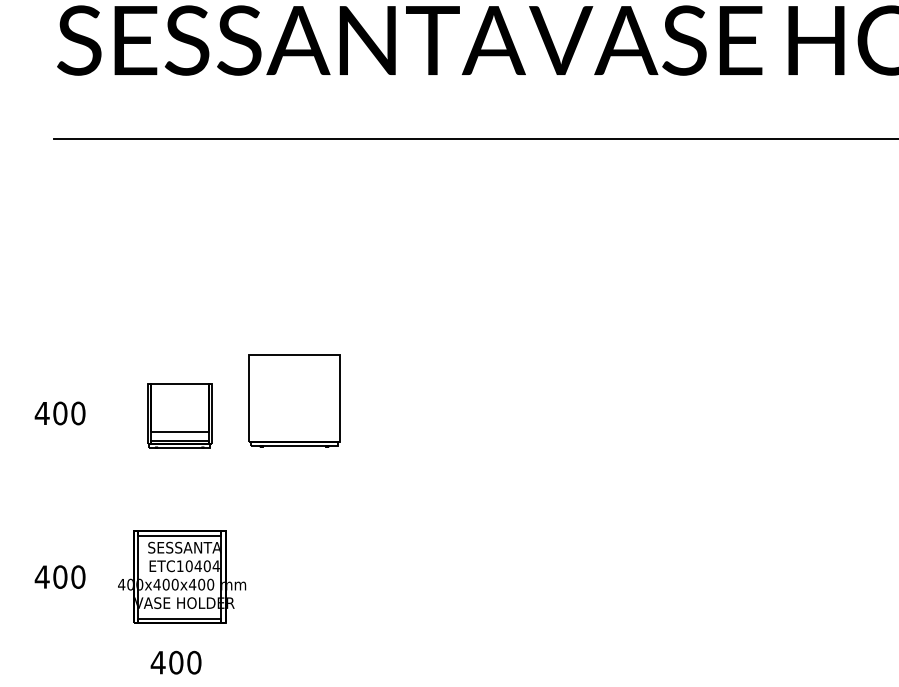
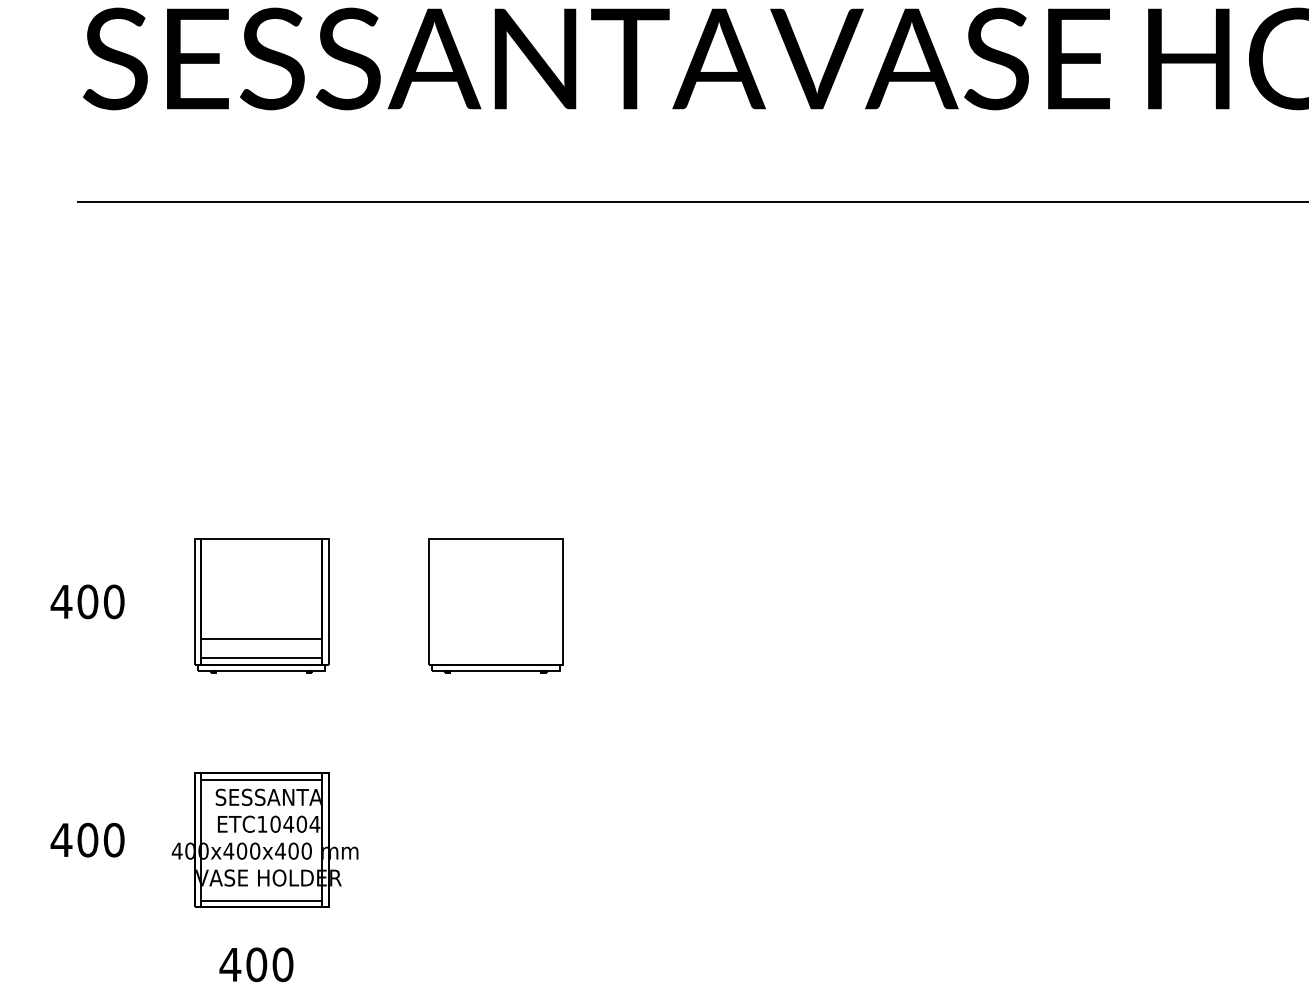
part: (294, 400) -> (495, 604), moved
part: (179, 415) -> (261, 604), size x1.43

